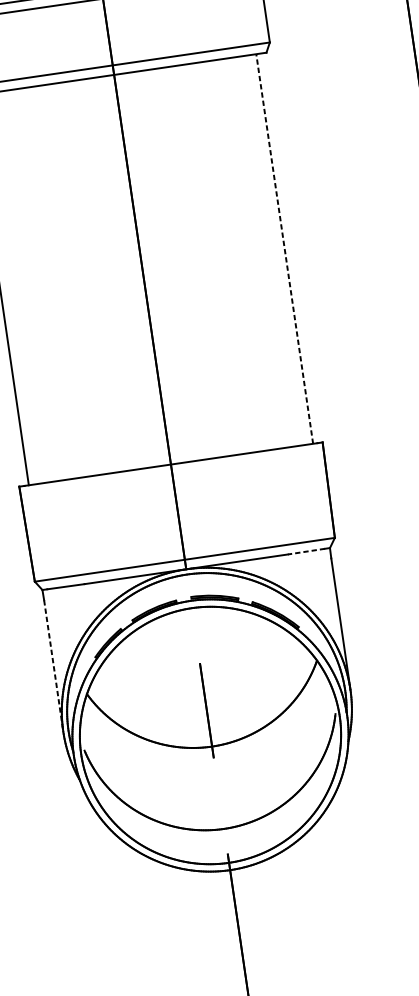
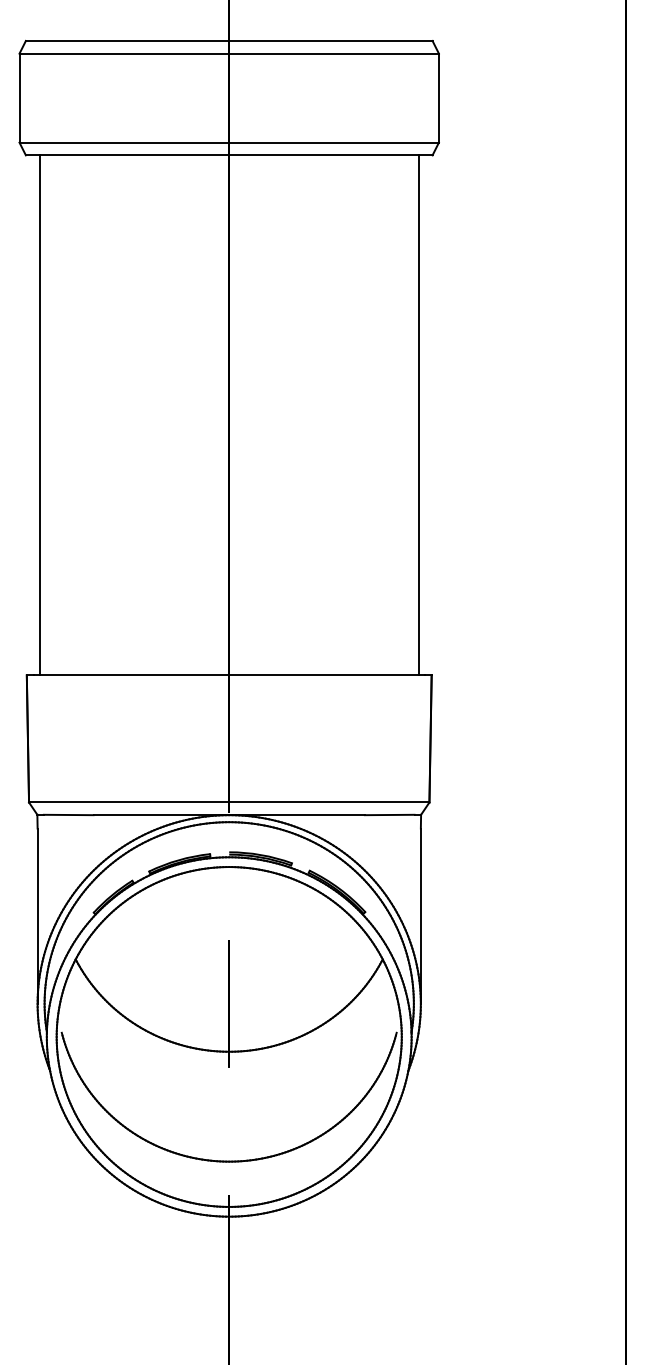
line: (284, 248) -> (418, 414), dashed -> solid
line: (306, 551) -> (389, 814), dashed -> solid
line: (53, 666) -> (37, 916), dashed -> solid

